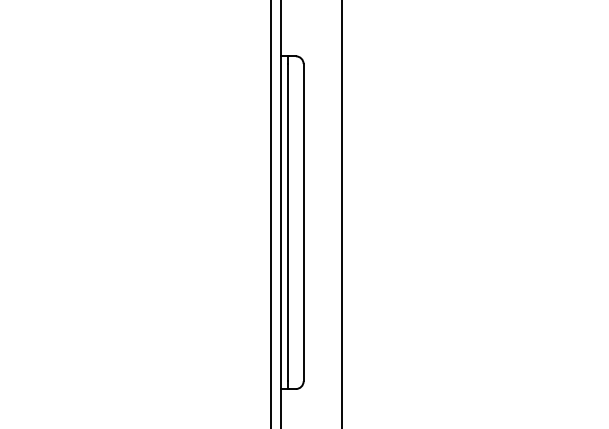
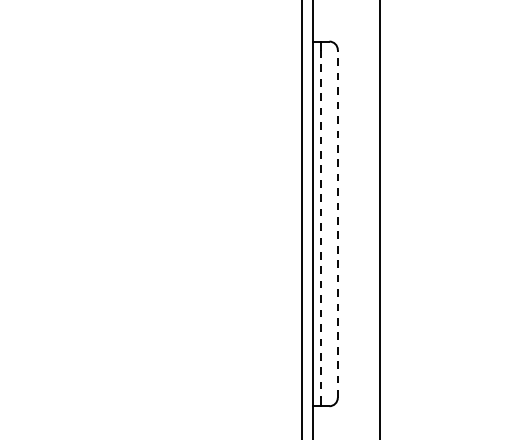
line: (288, 222) -> (321, 223), solid -> dashed
line: (303, 222) -> (337, 223), solid -> dashed

